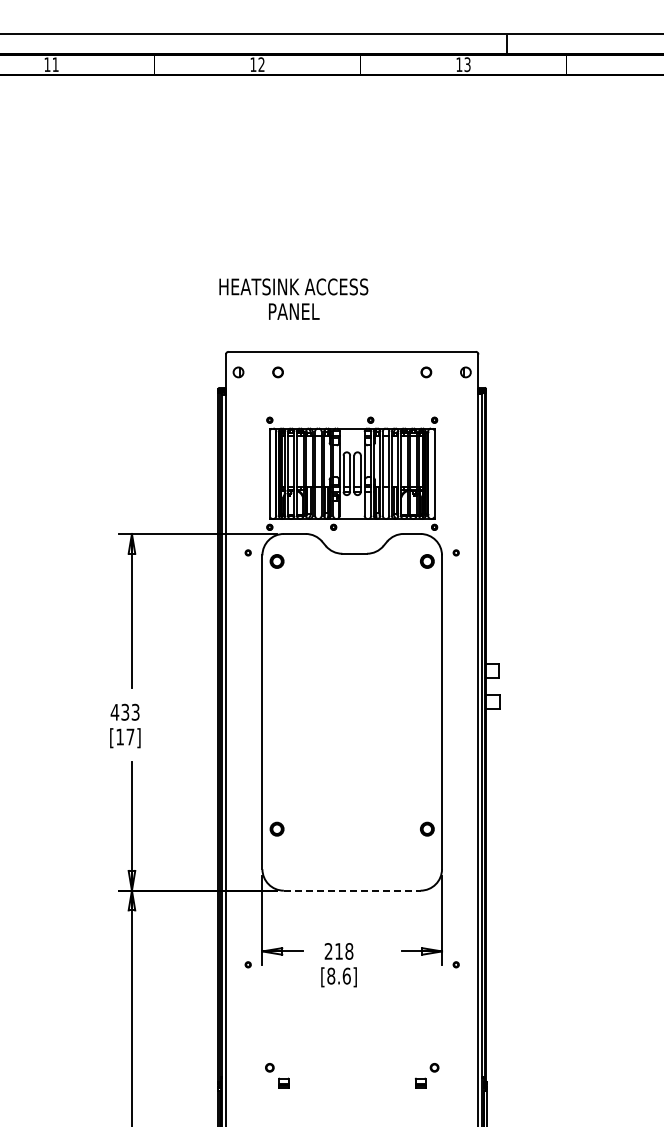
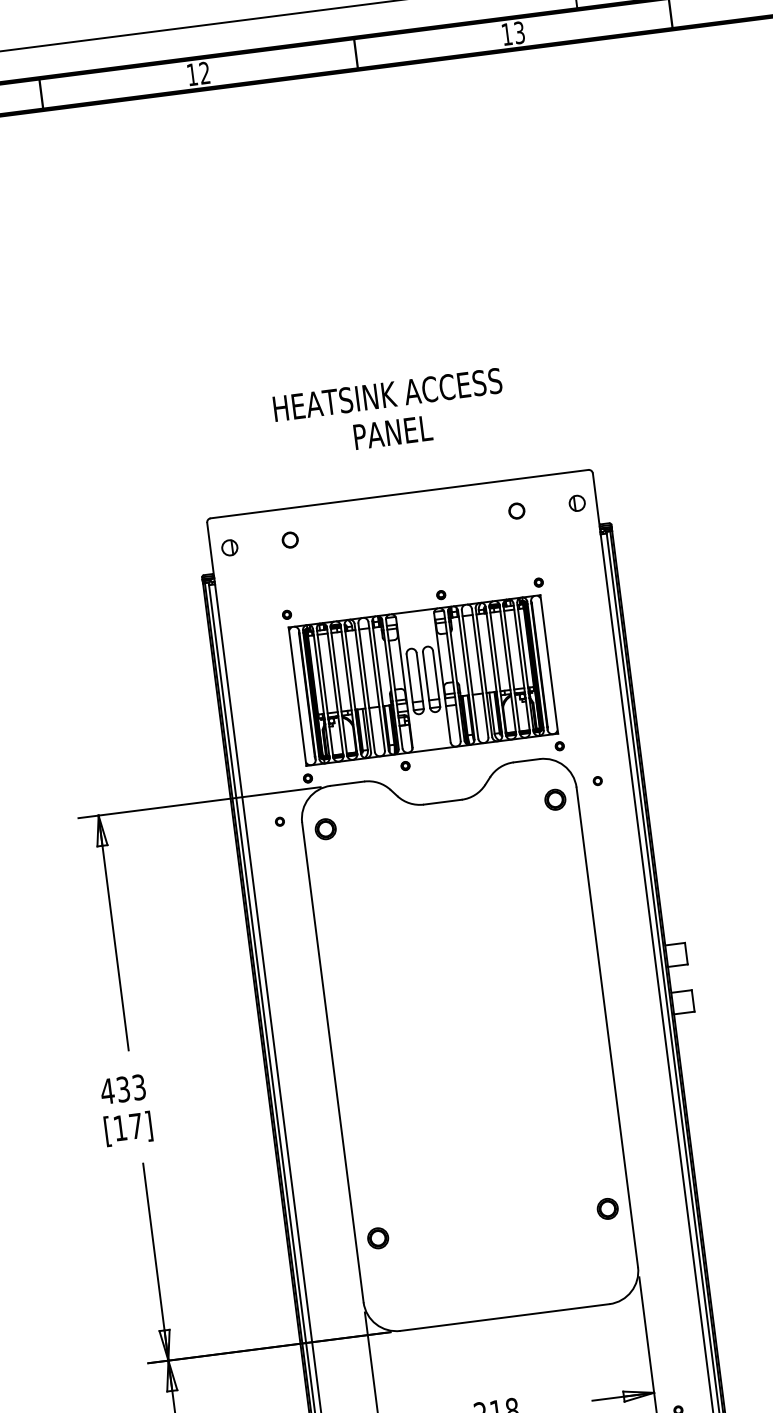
text: (293, 298) -> (389, 412), moved
line: (352, 890) -> (505, 1317), dashed -> solid

